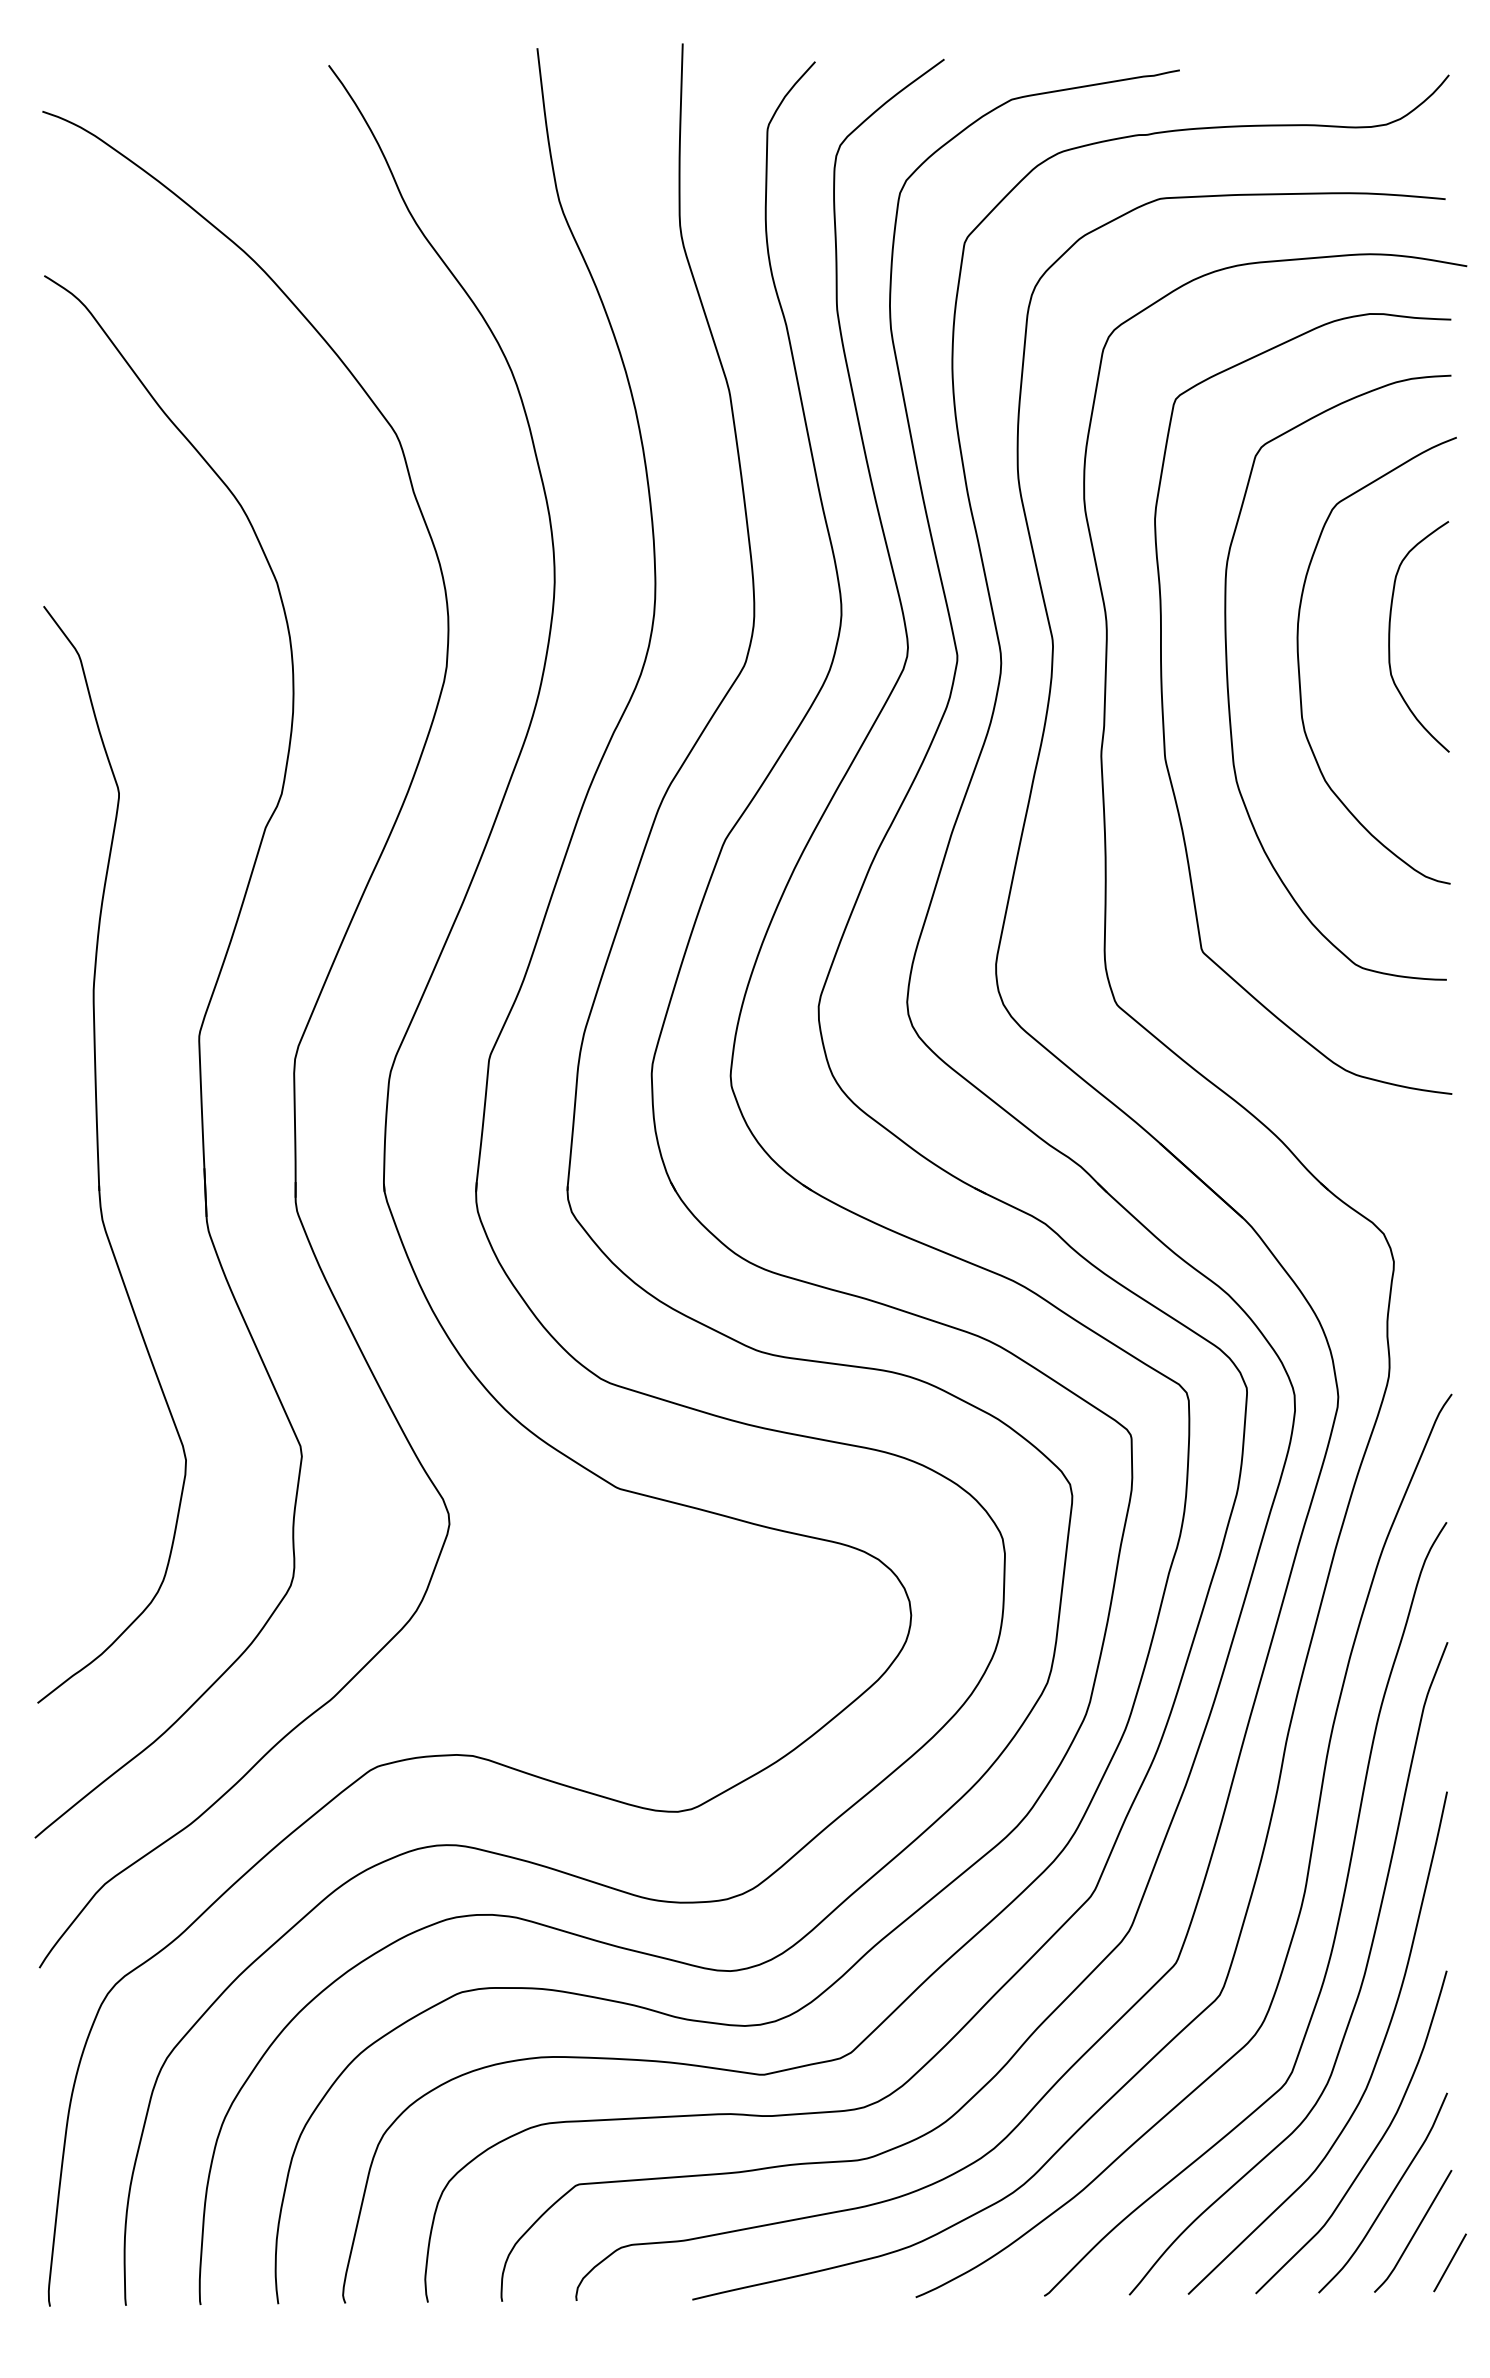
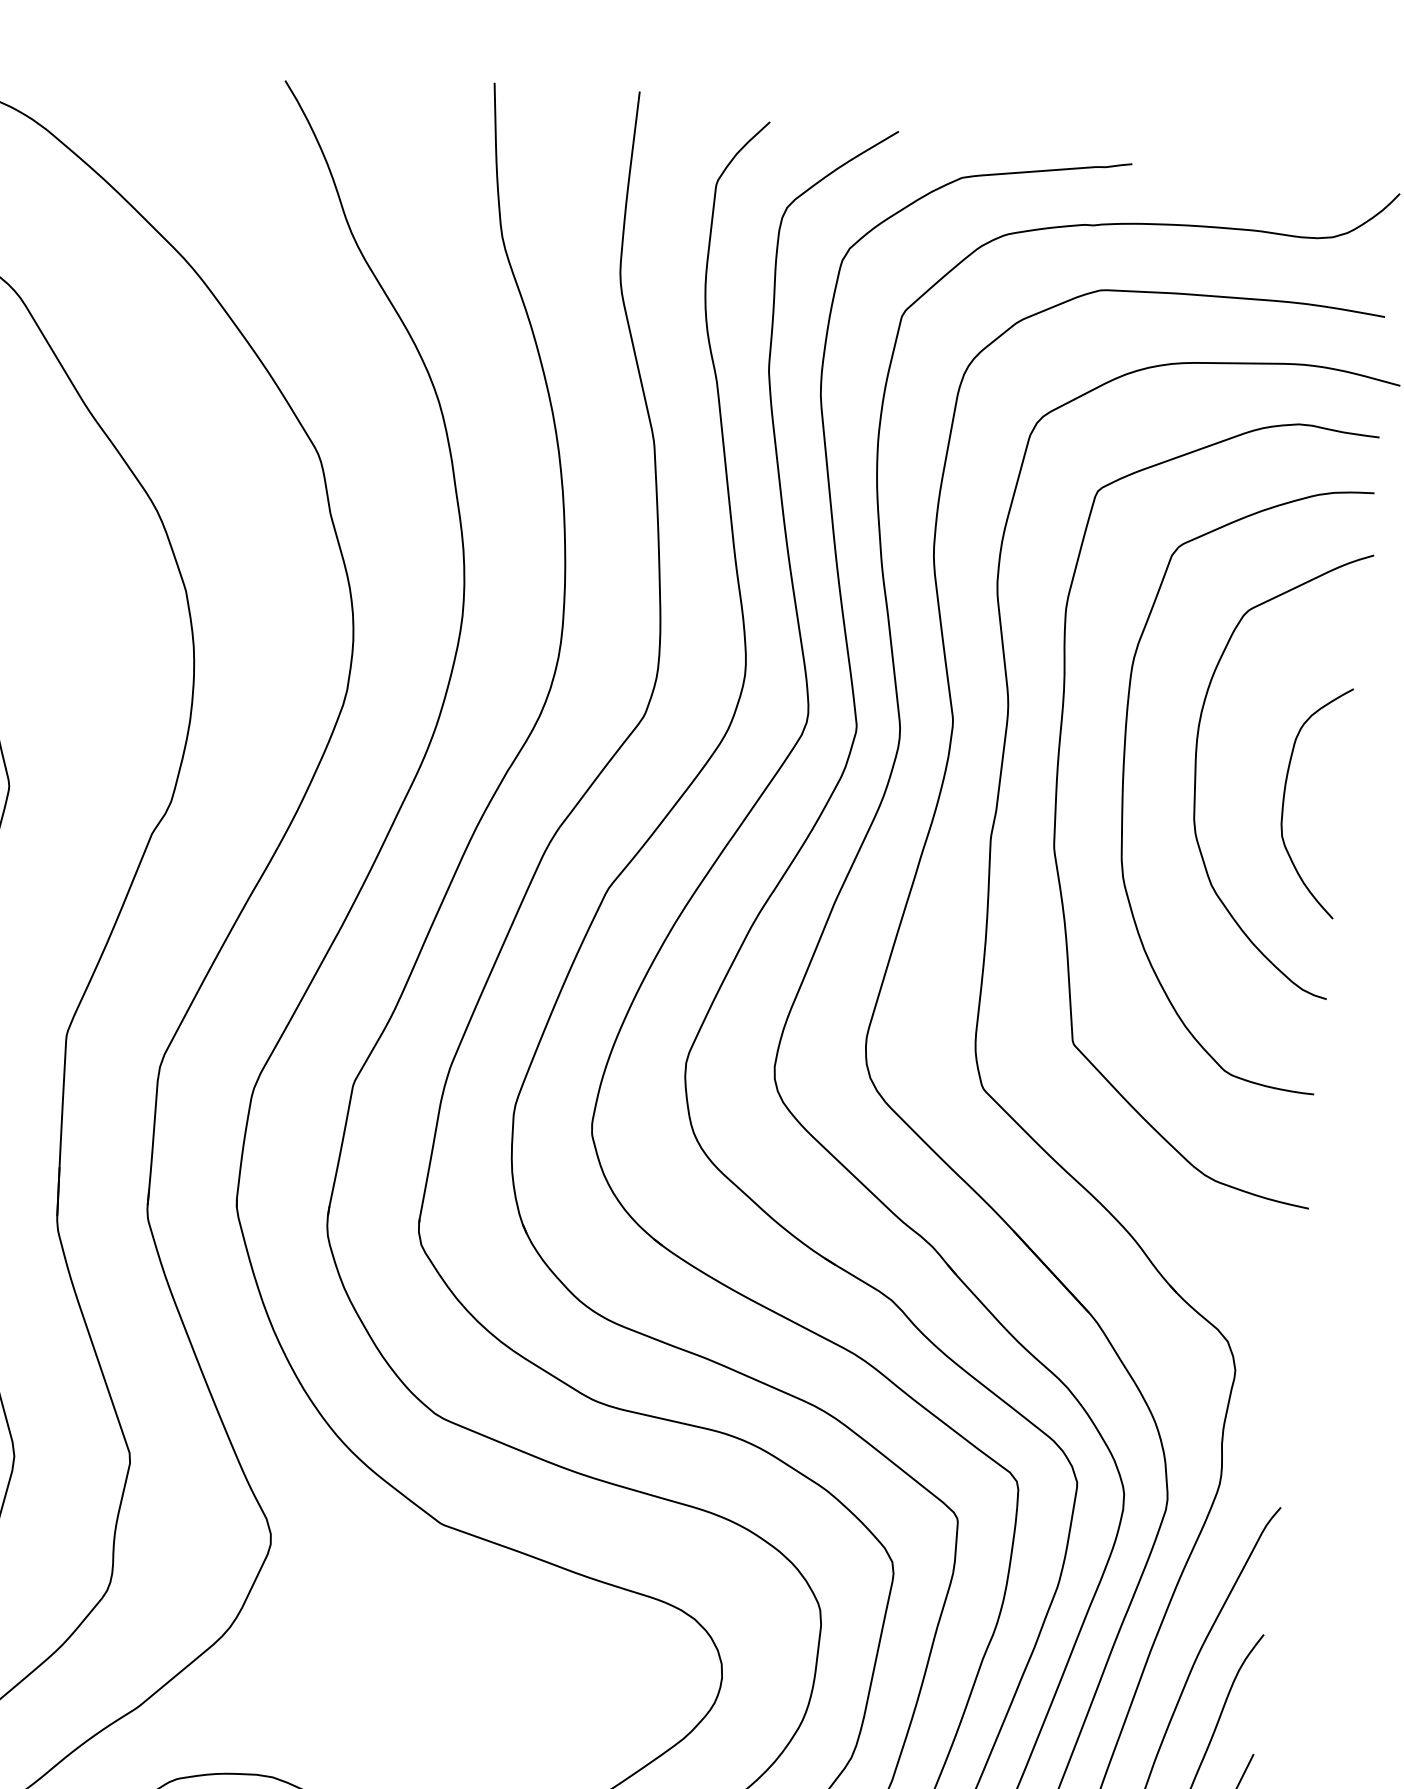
curve: (1390, 636) -> (1285, 798), moved

